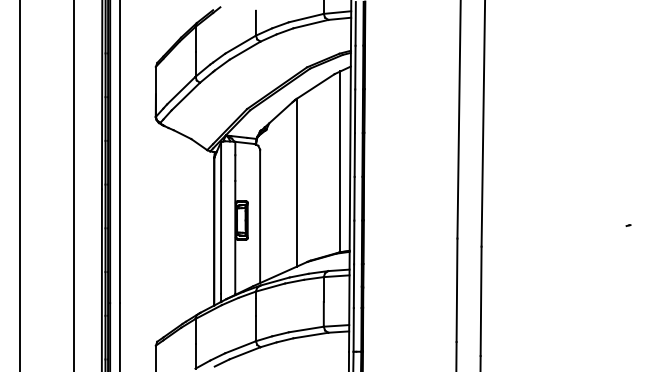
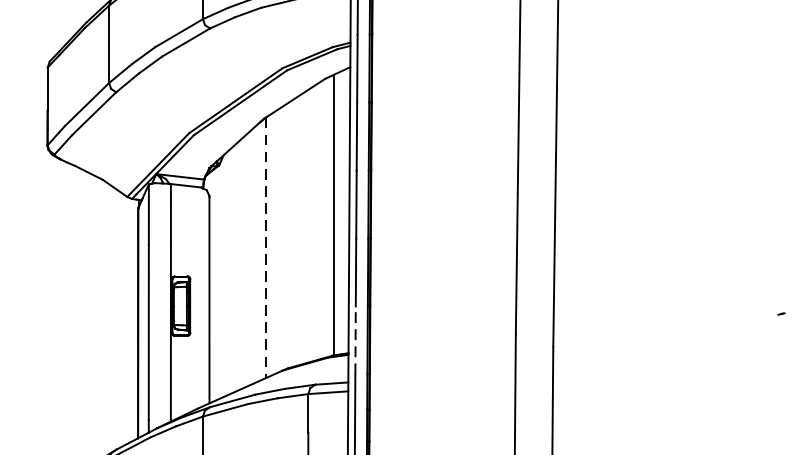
line: (296, 182) -> (265, 247), solid -> dashed
line: (354, 242) -> (355, 340), solid -> dashed

